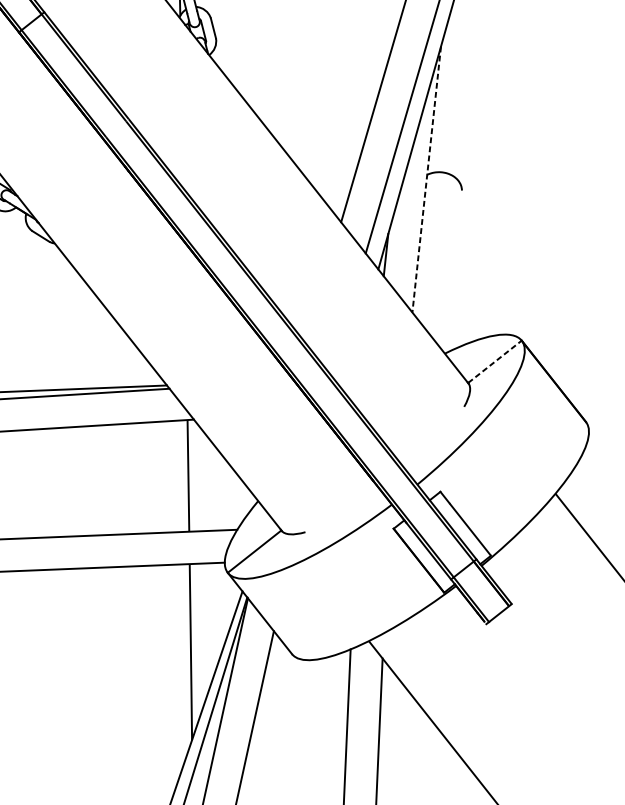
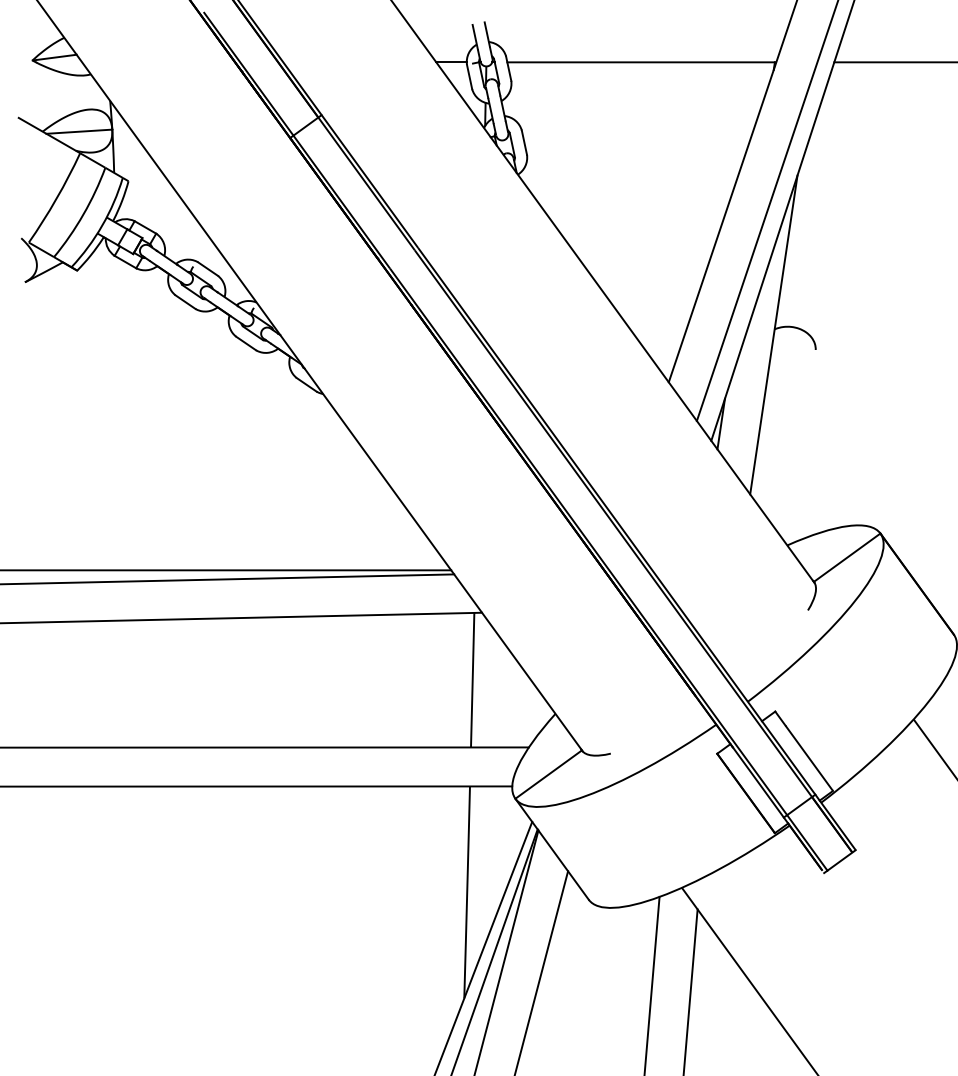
line: (426, 179) -> (773, 335), dashed -> solid
line: (495, 361) -> (847, 557), dashed -> solid

